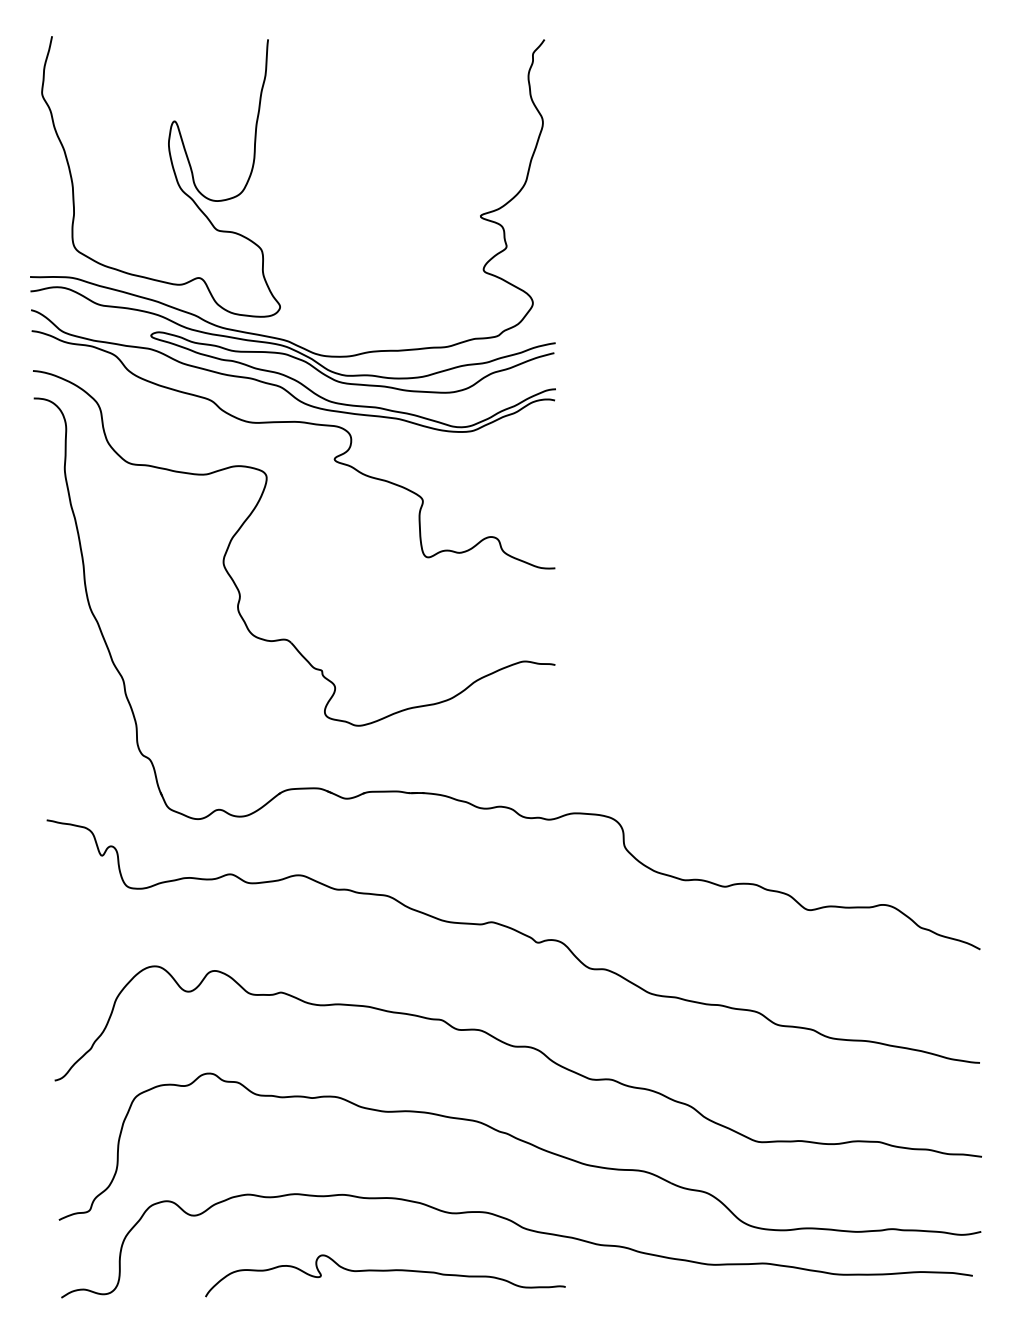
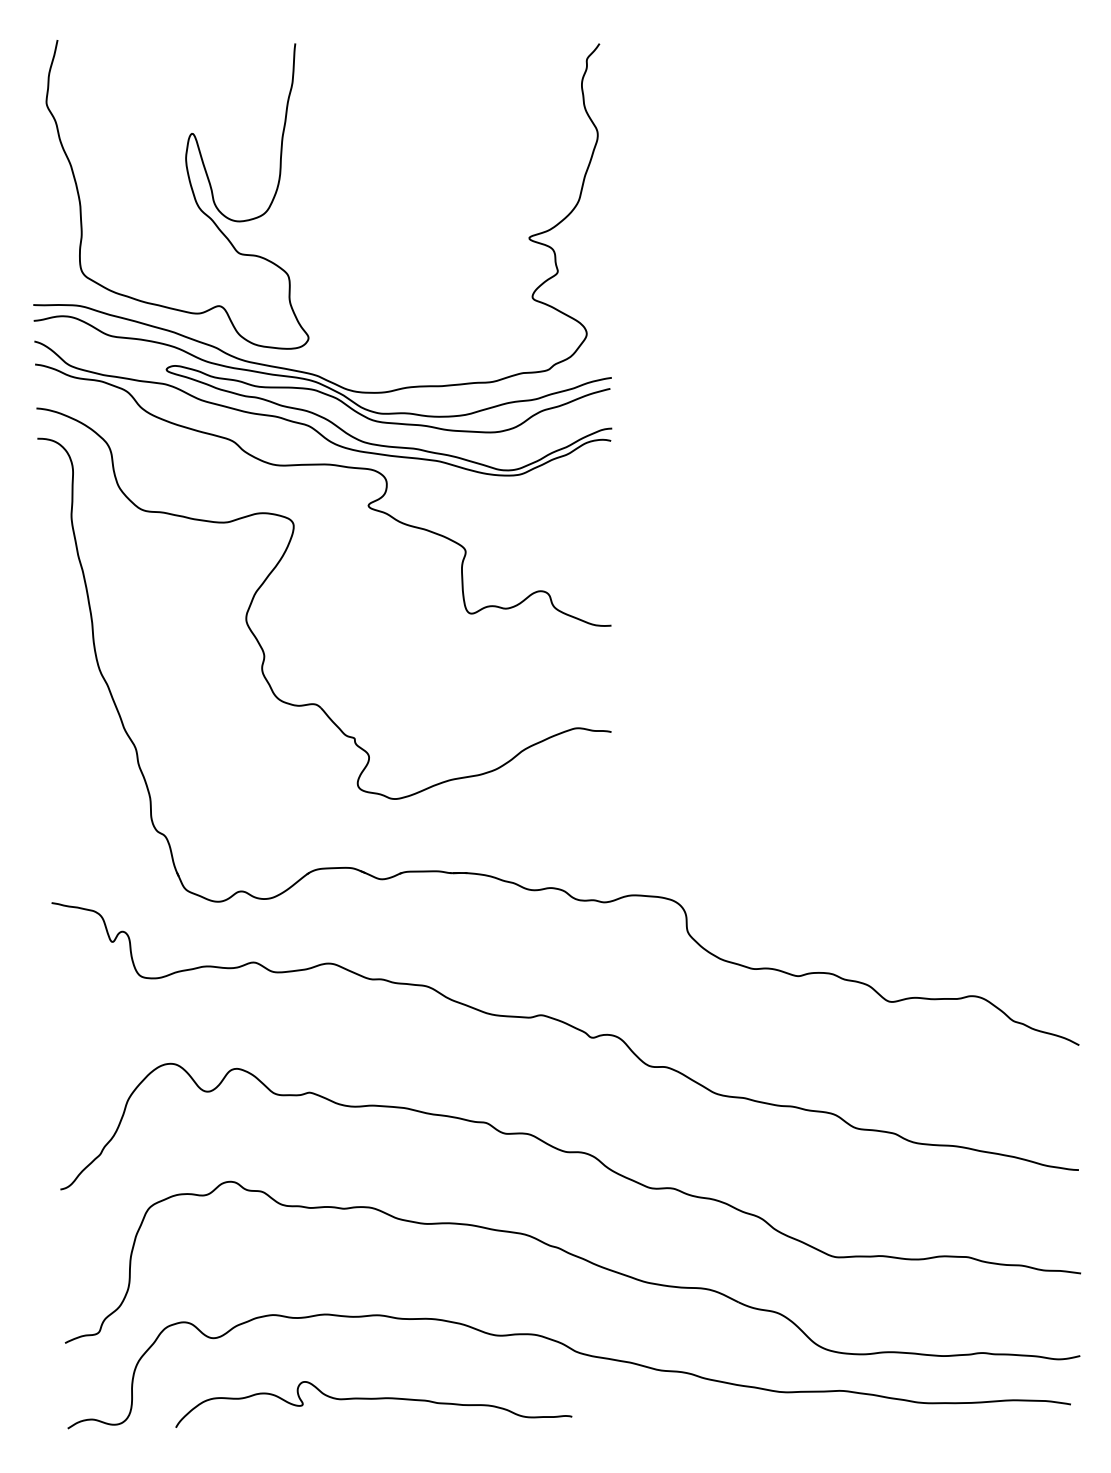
curve: (385, 1271) -> (373, 1399), moved

